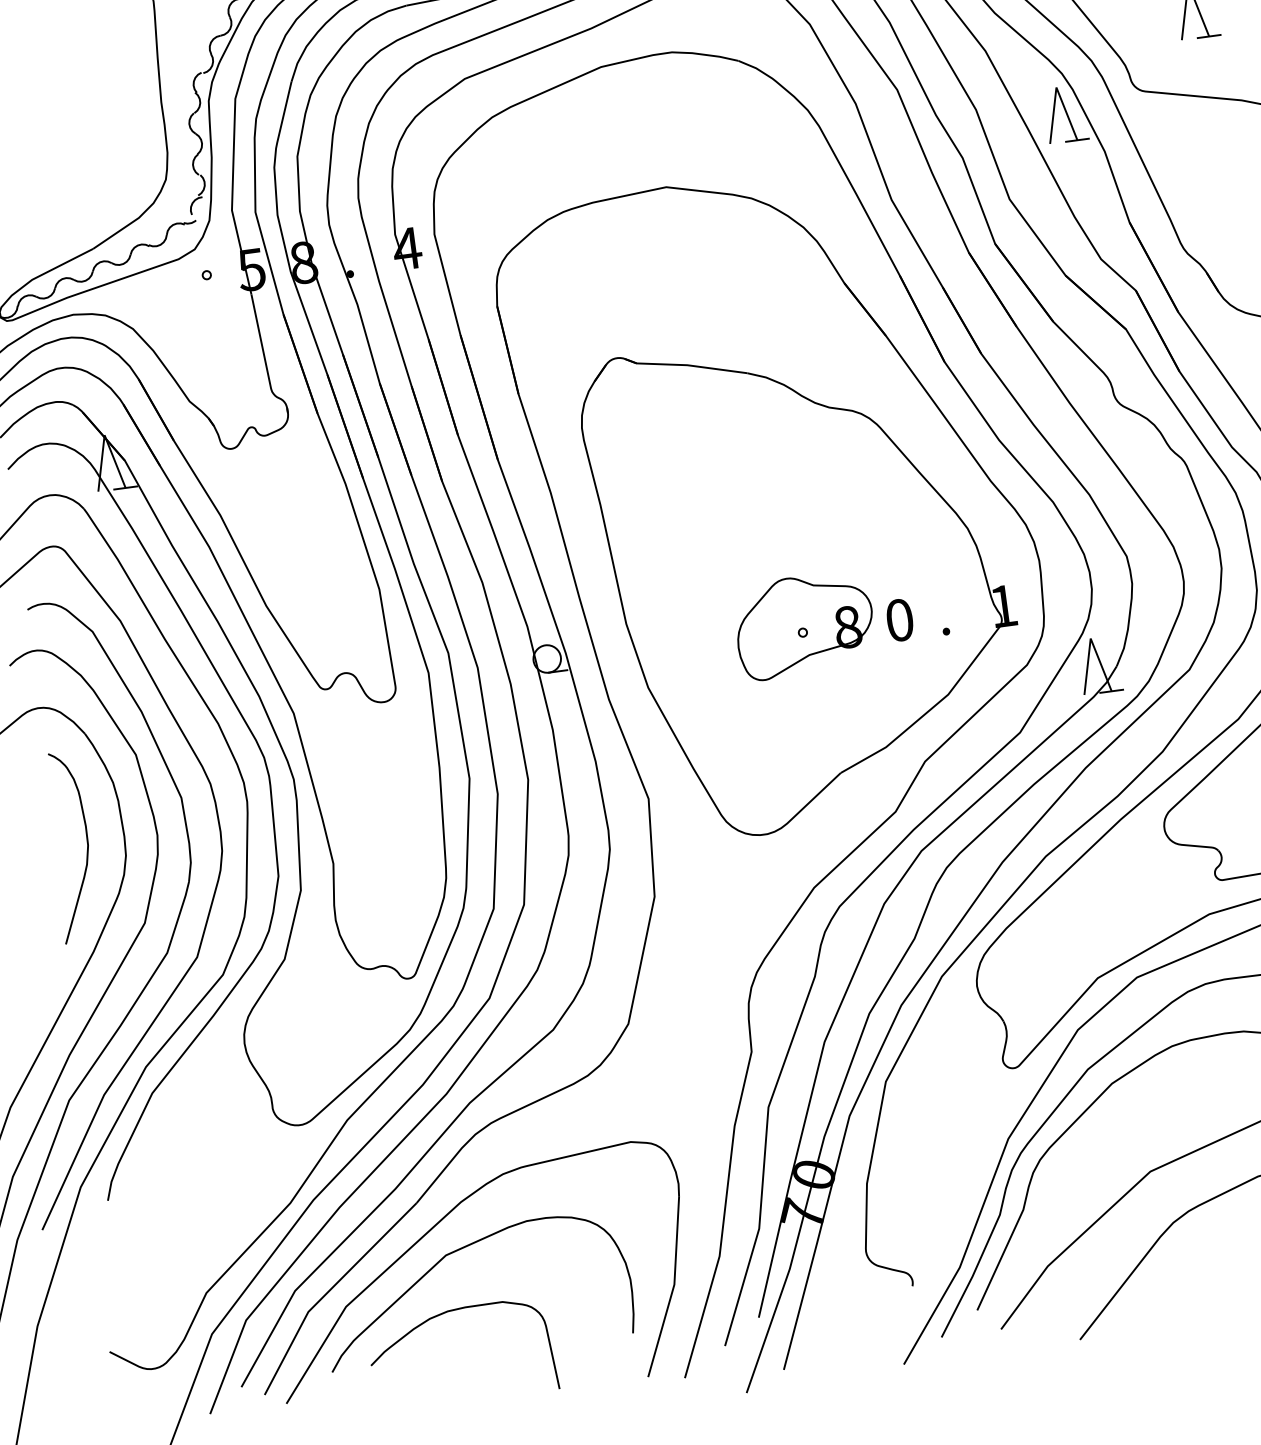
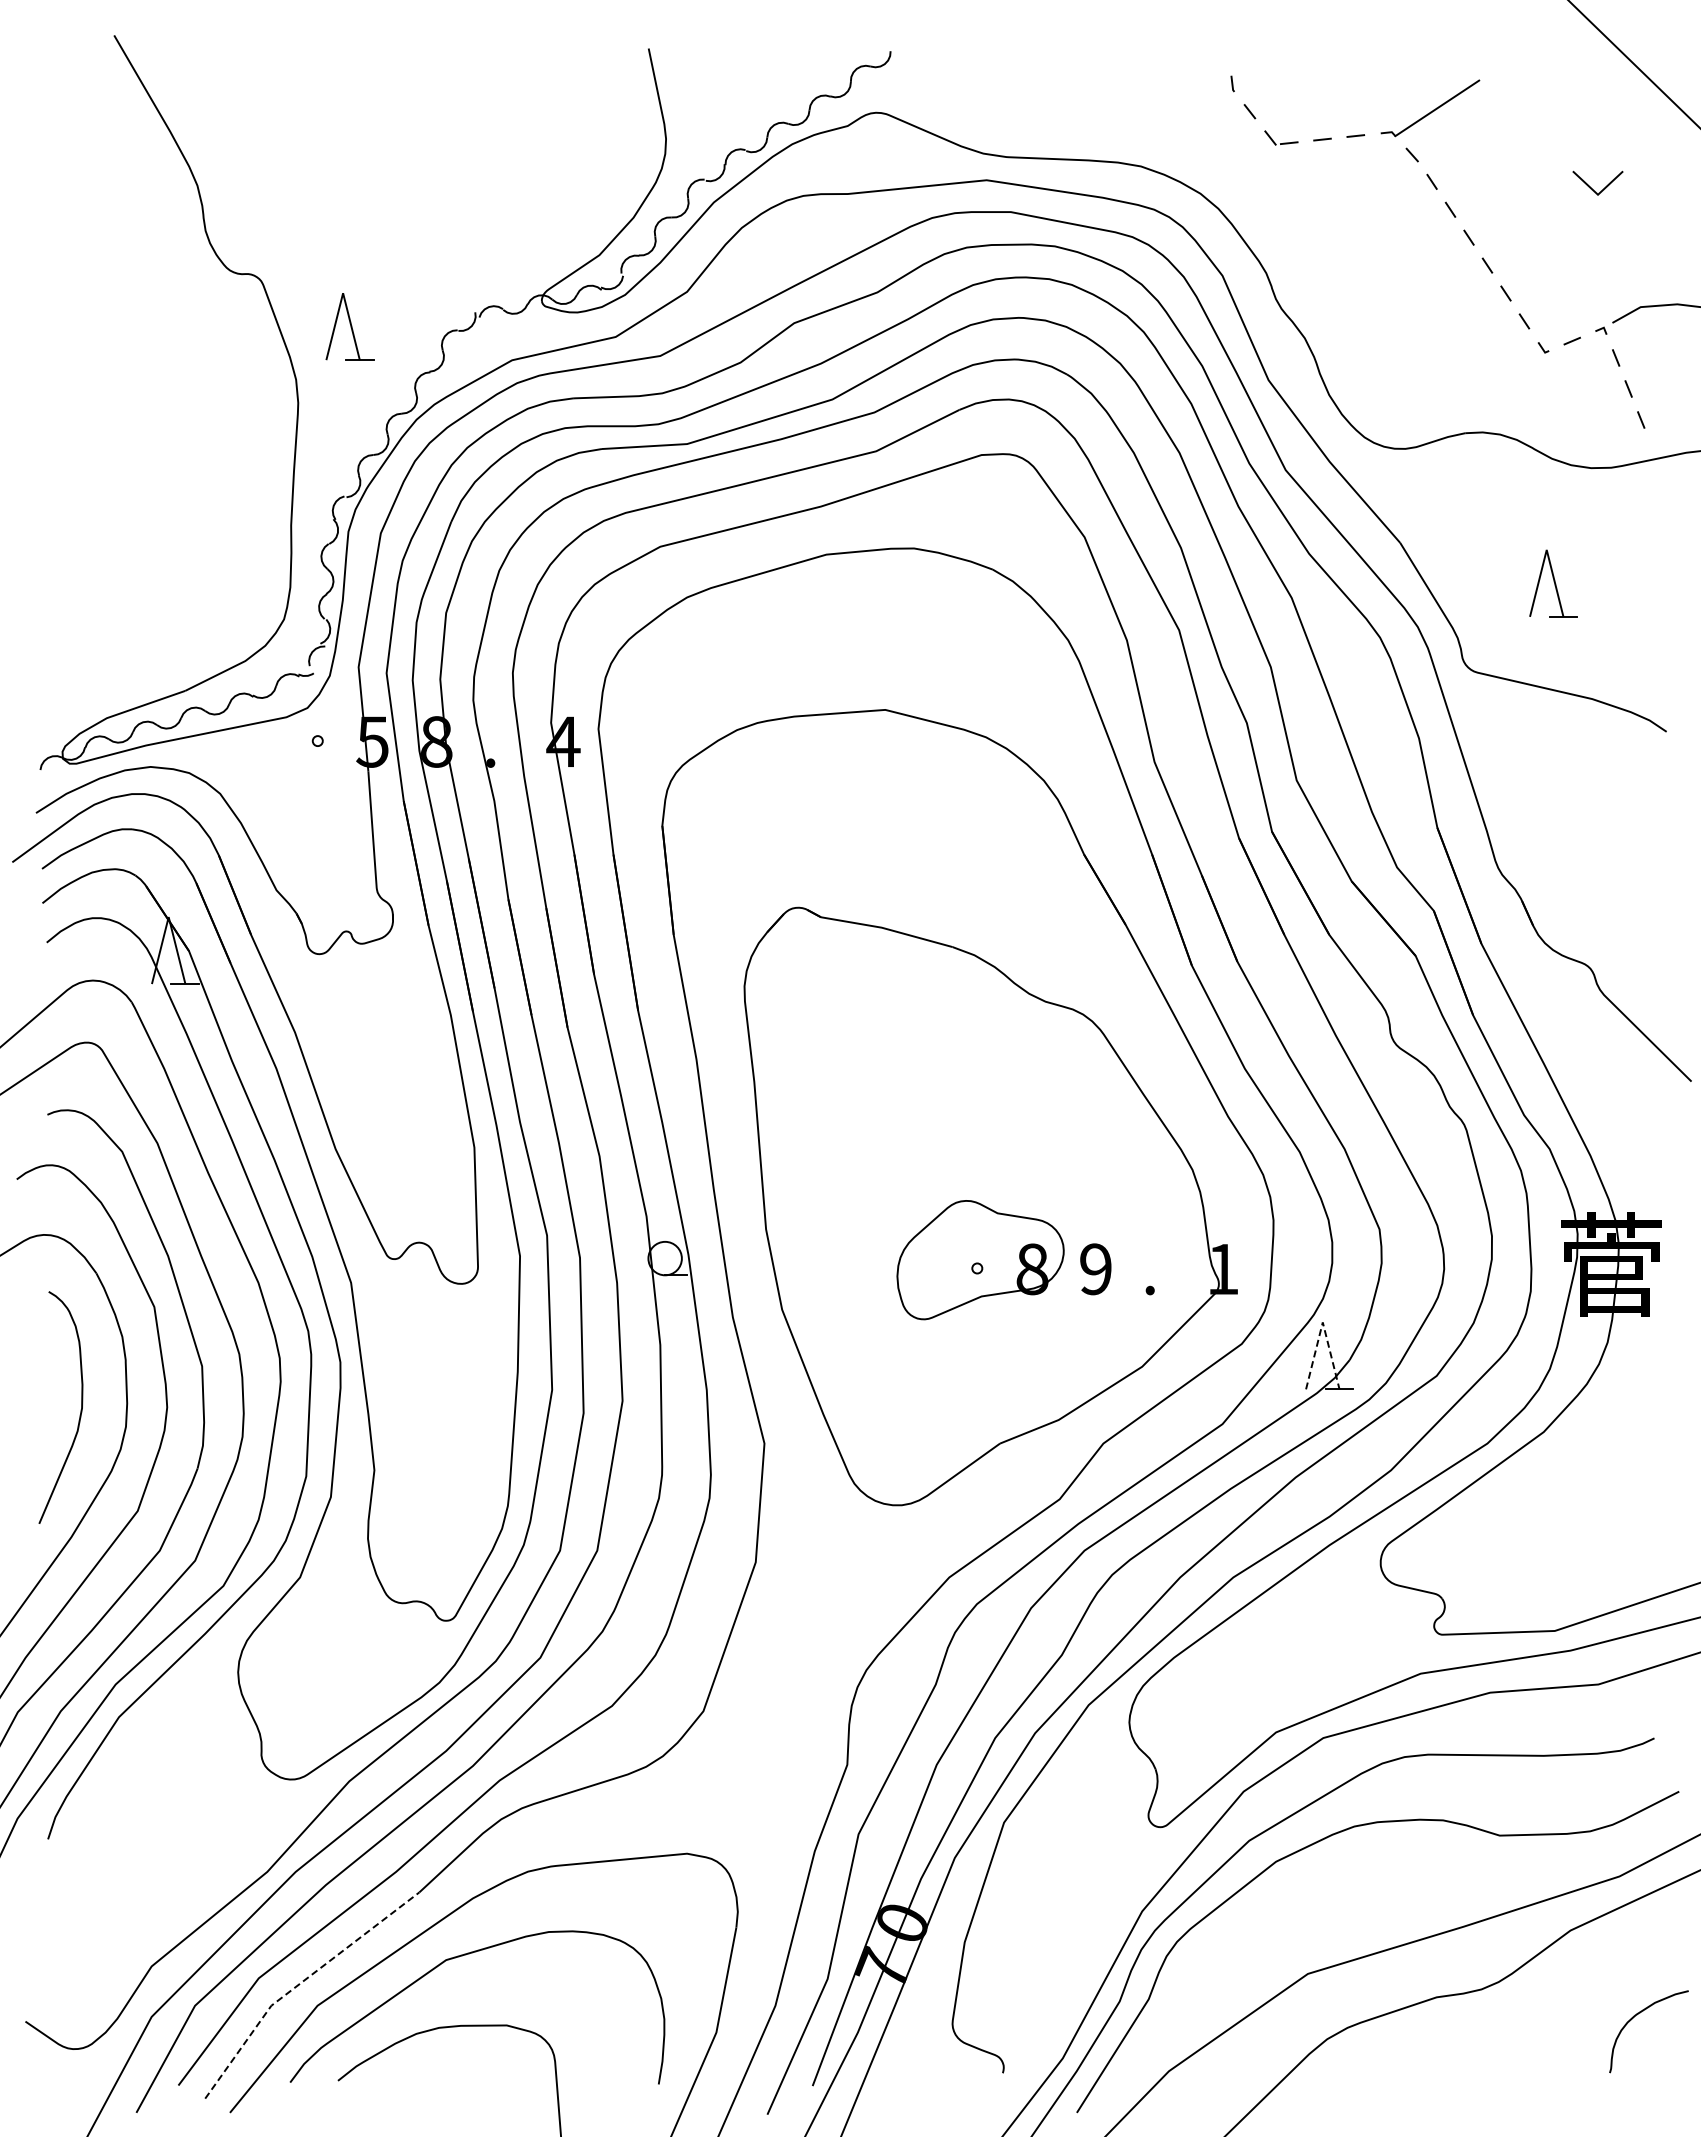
part: (1065, 113) -> (1377, 686), removed
text: (899, 620) -> (1095, 1269), 0 -> 9
line: (1090, 638) -> (1322, 1322), solid -> dashed
line: (328, 1290) -> (299, 1983), solid -> dashed

